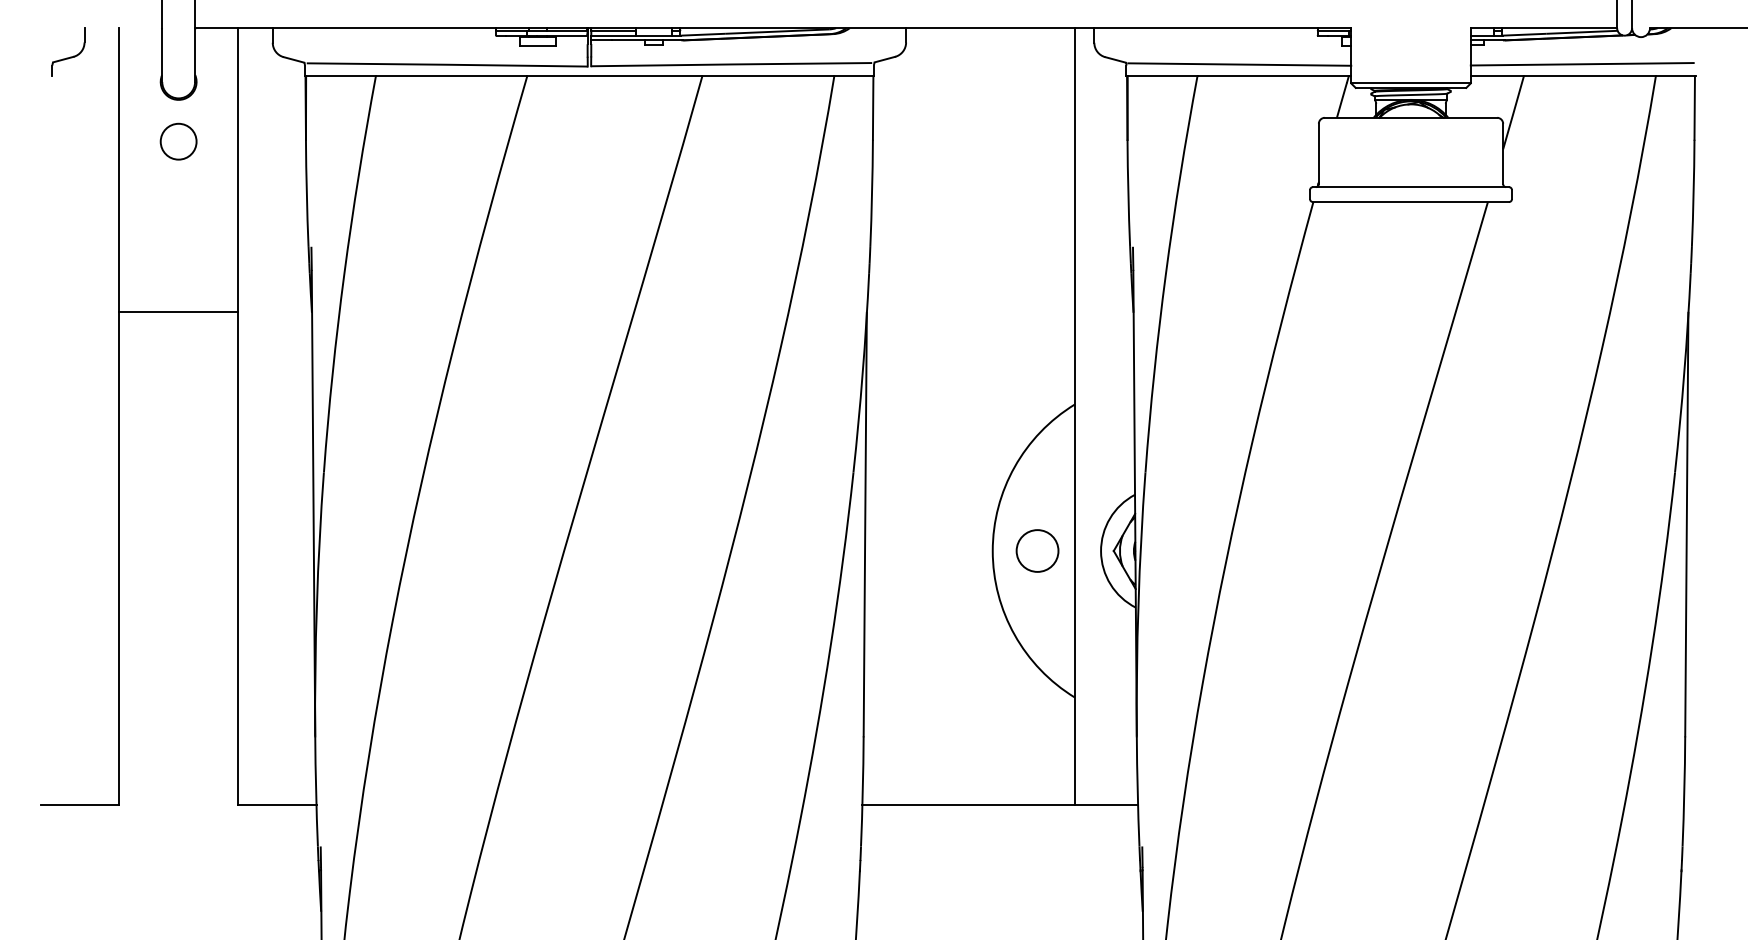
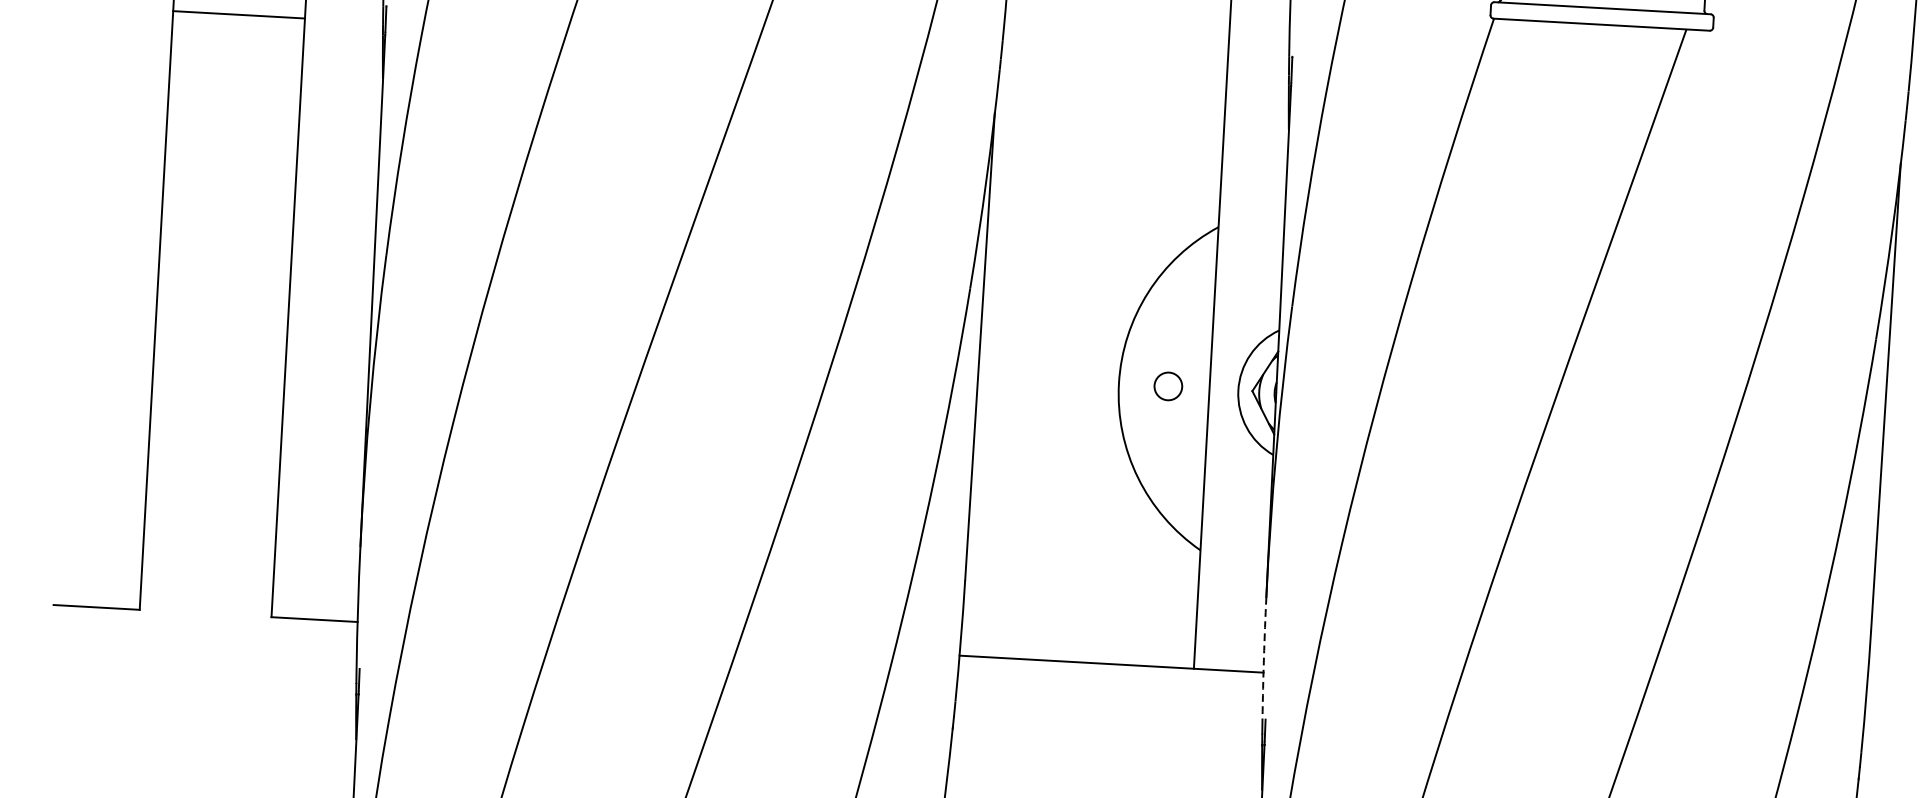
line: (178, 312) -> (238, 15), moved
circle: (1037, 550) -> (1168, 385), size x0.6
arc: (1137, 791) -> (1263, 657), solid -> dashed

